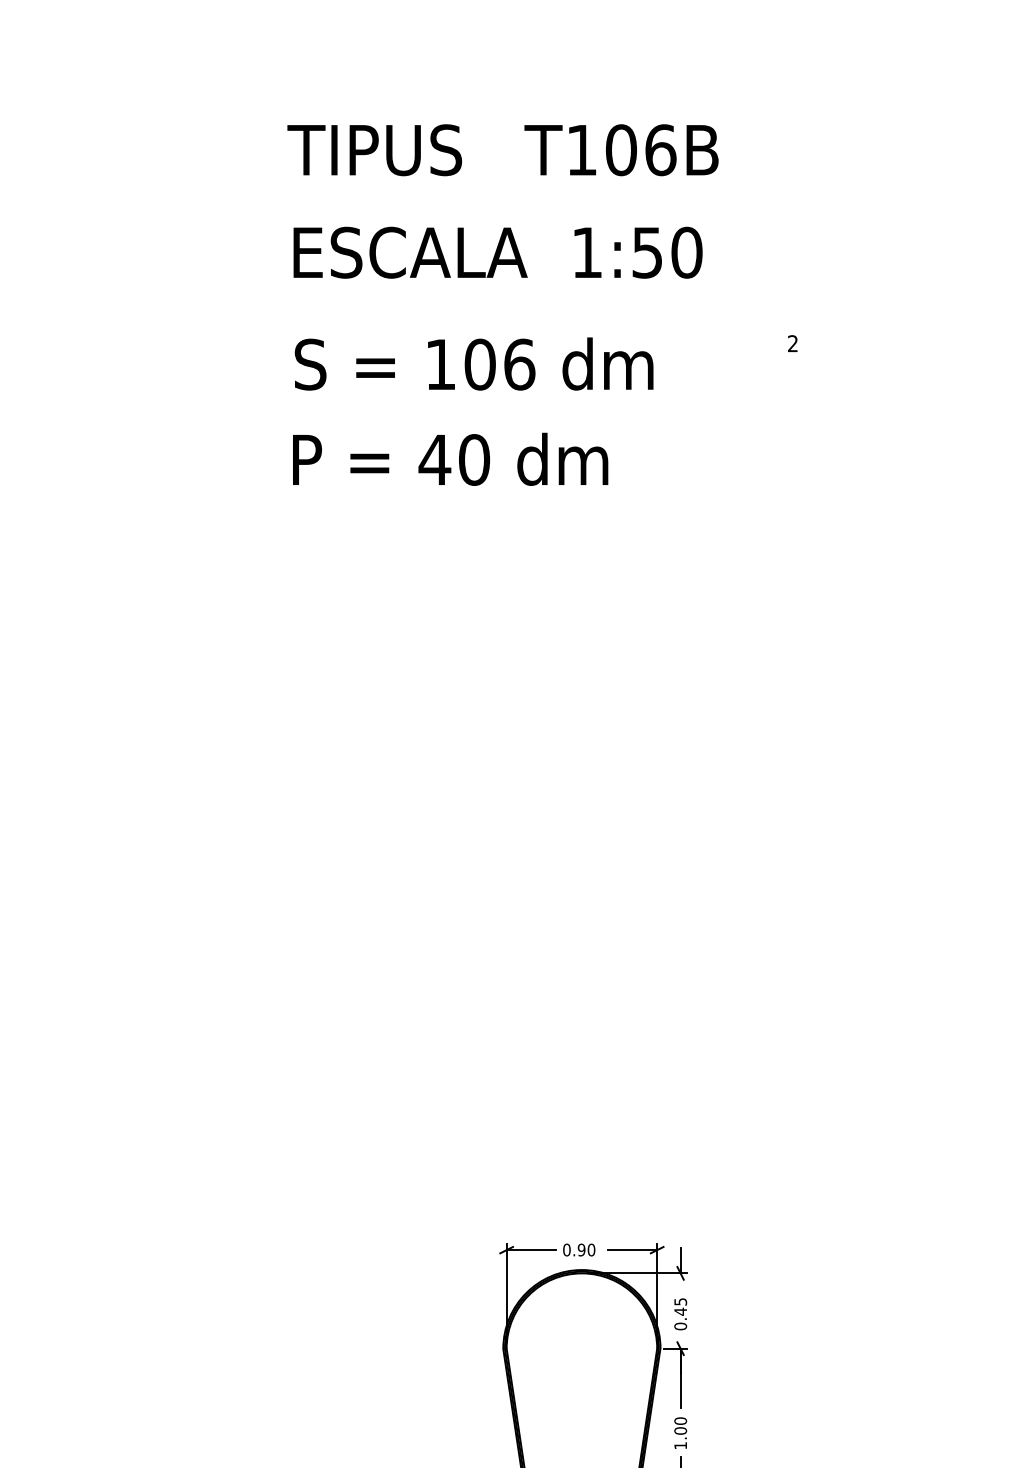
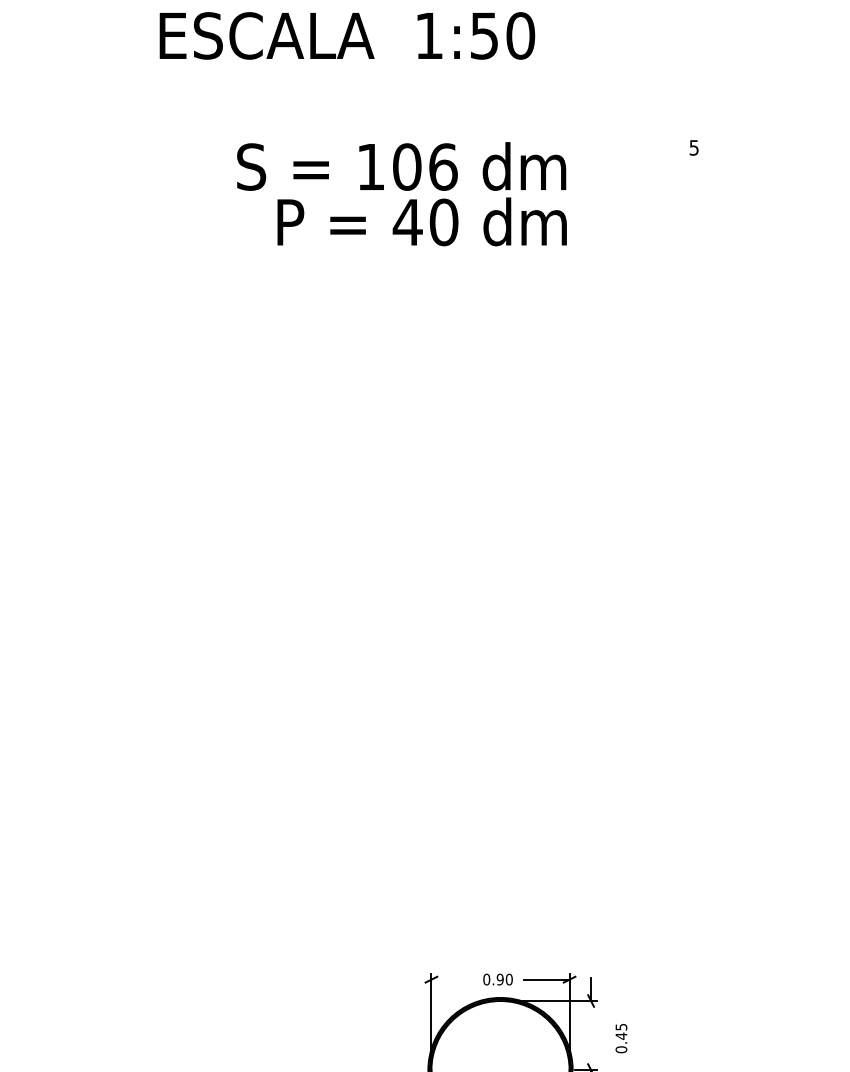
text: (497, 252) -> (346, 35), moved
text: (792, 343) -> (693, 147), 2 -> 5
text: (450, 458) -> (422, 221), moved
line: (530, 1250) -> (453, 980), removed
text: (680, 1314) -> (621, 1038), moved

